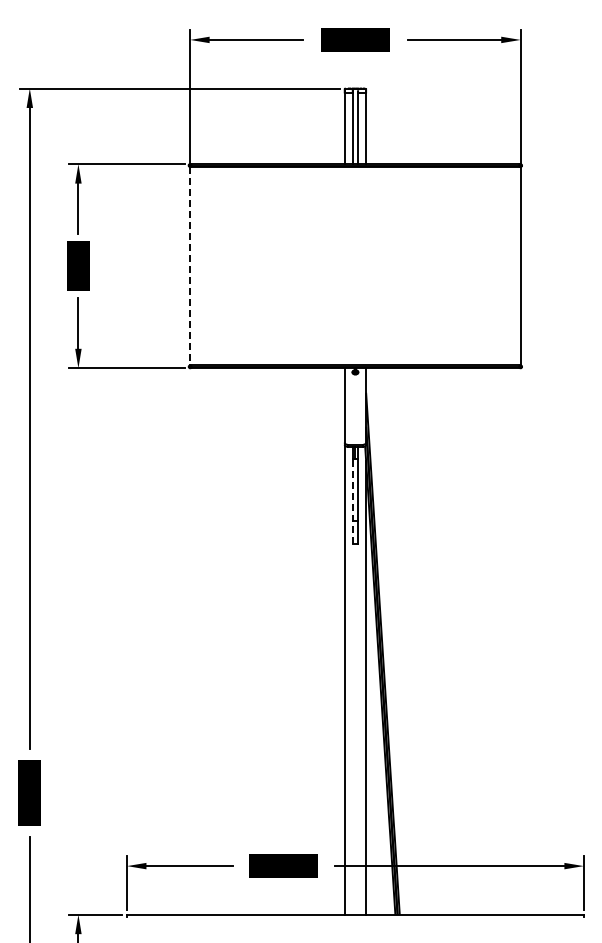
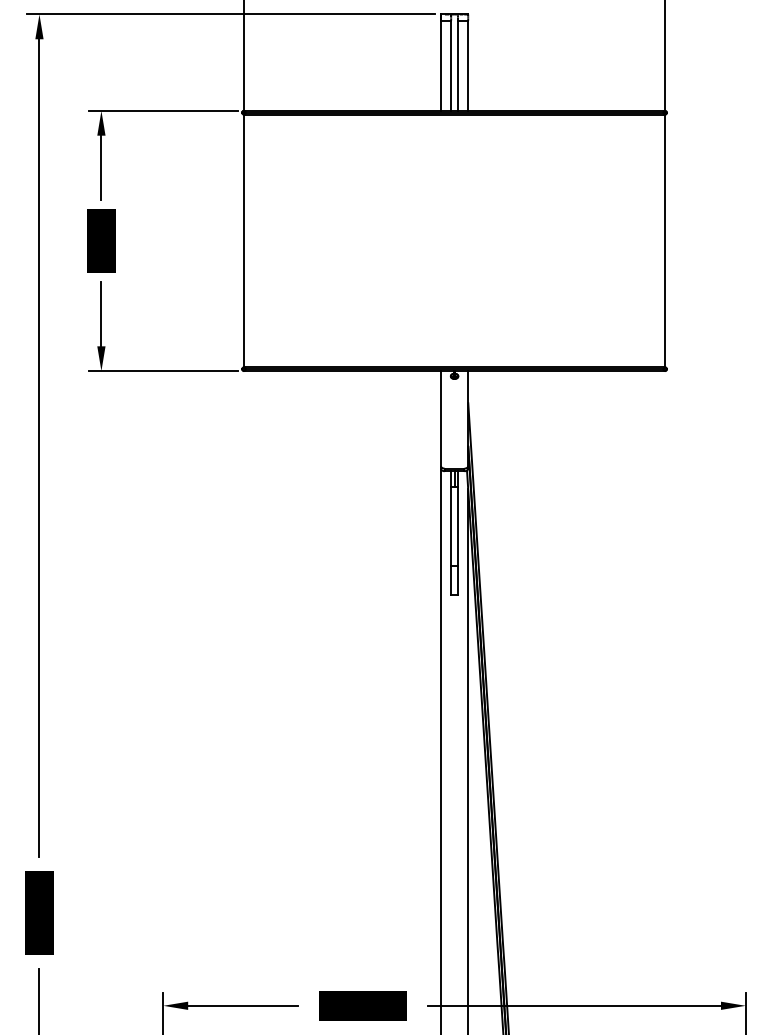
line: (190, 266) -> (244, 241), dashed -> solid
line: (352, 501) -> (450, 540), dashed -> solid

